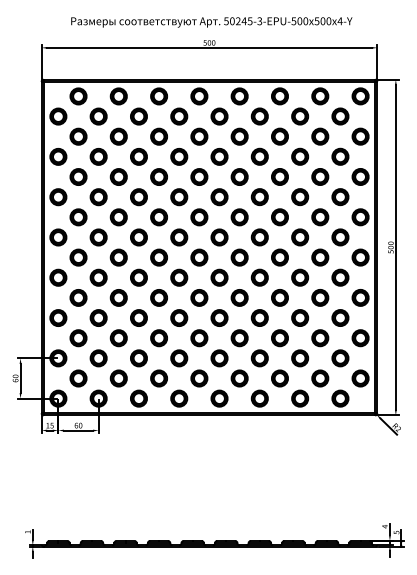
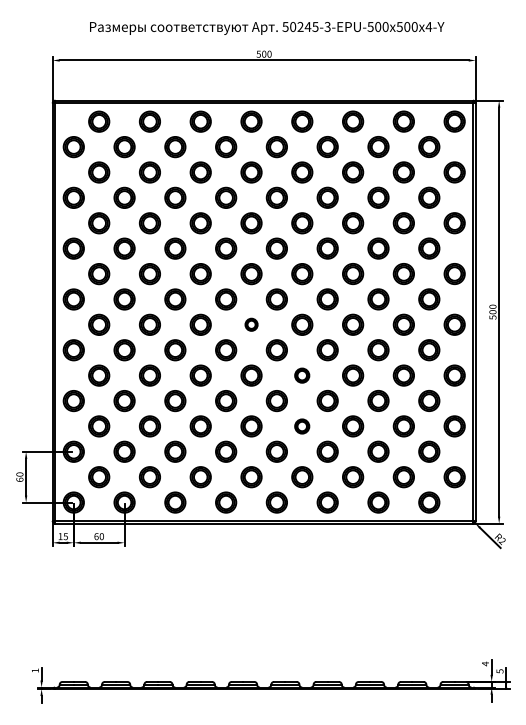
part: (199, 257) -> (251, 324), size x0.6
part: (239, 297) -> (302, 375), size x0.7
part: (239, 338) -> (302, 426), size x0.7

